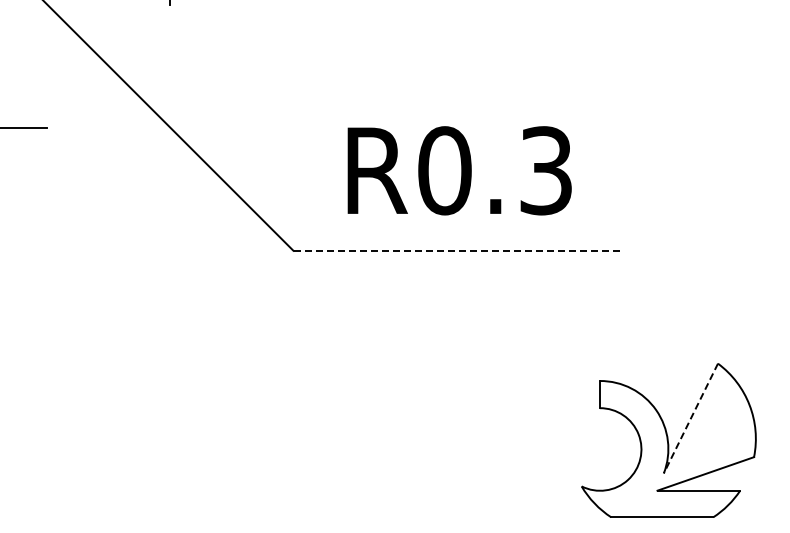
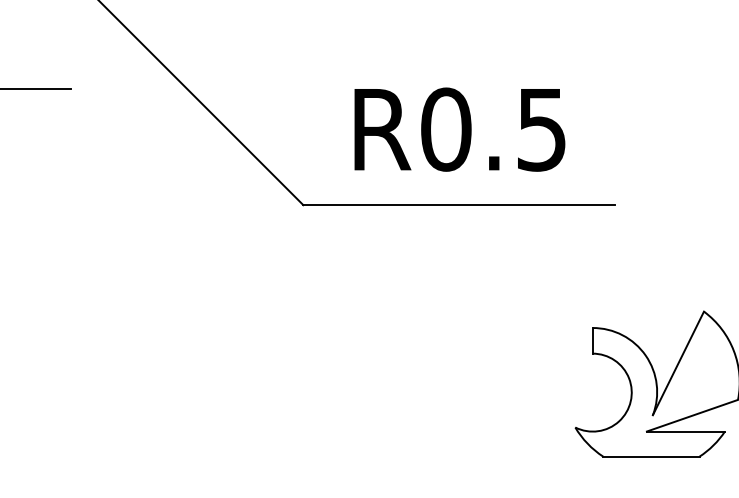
text: (545, 170) -> (541, 129), R0.3 -> R0.5
line: (459, 250) -> (460, 204), dashed -> solid
line: (690, 418) -> (678, 363), dashed -> solid

